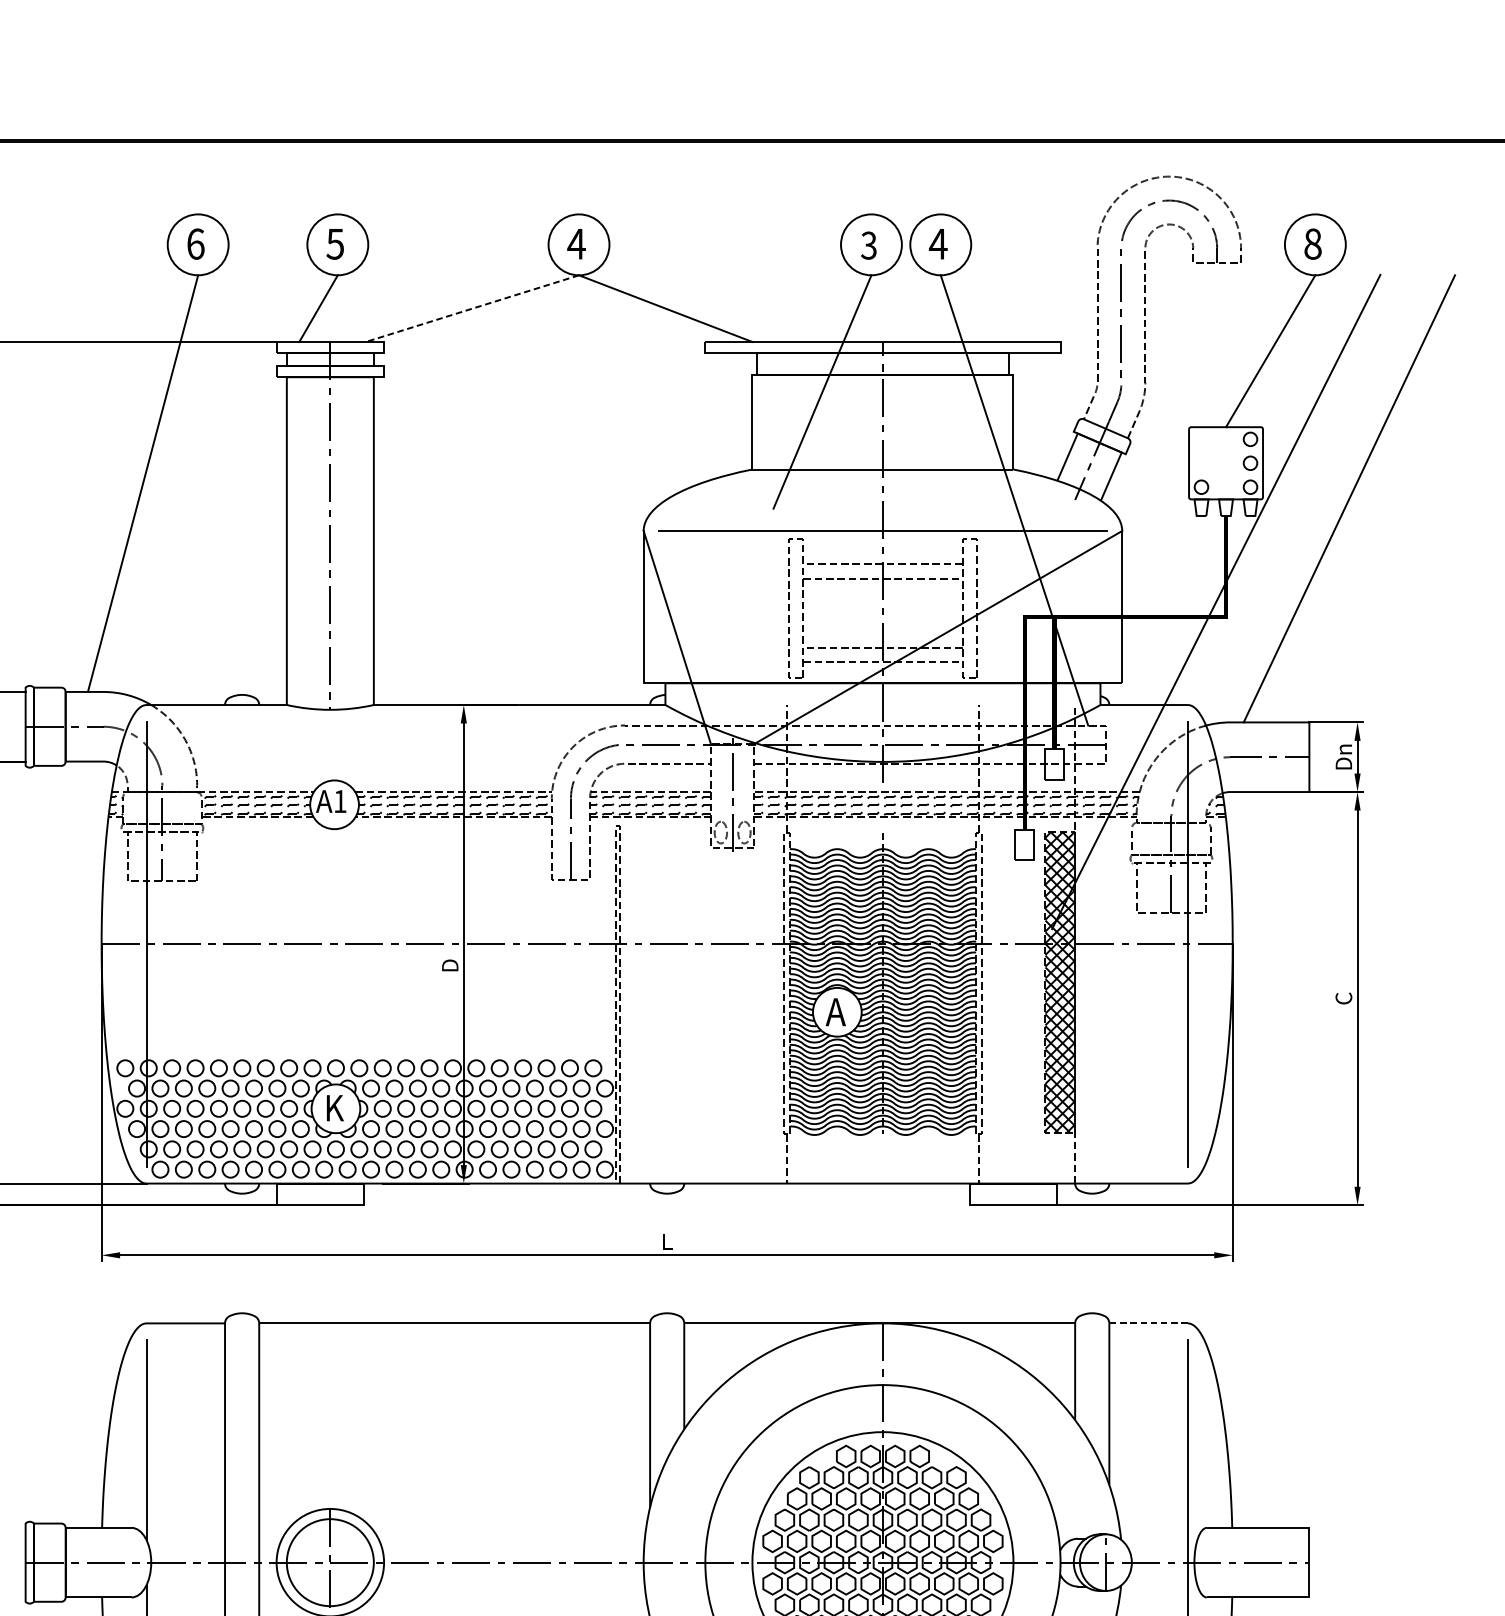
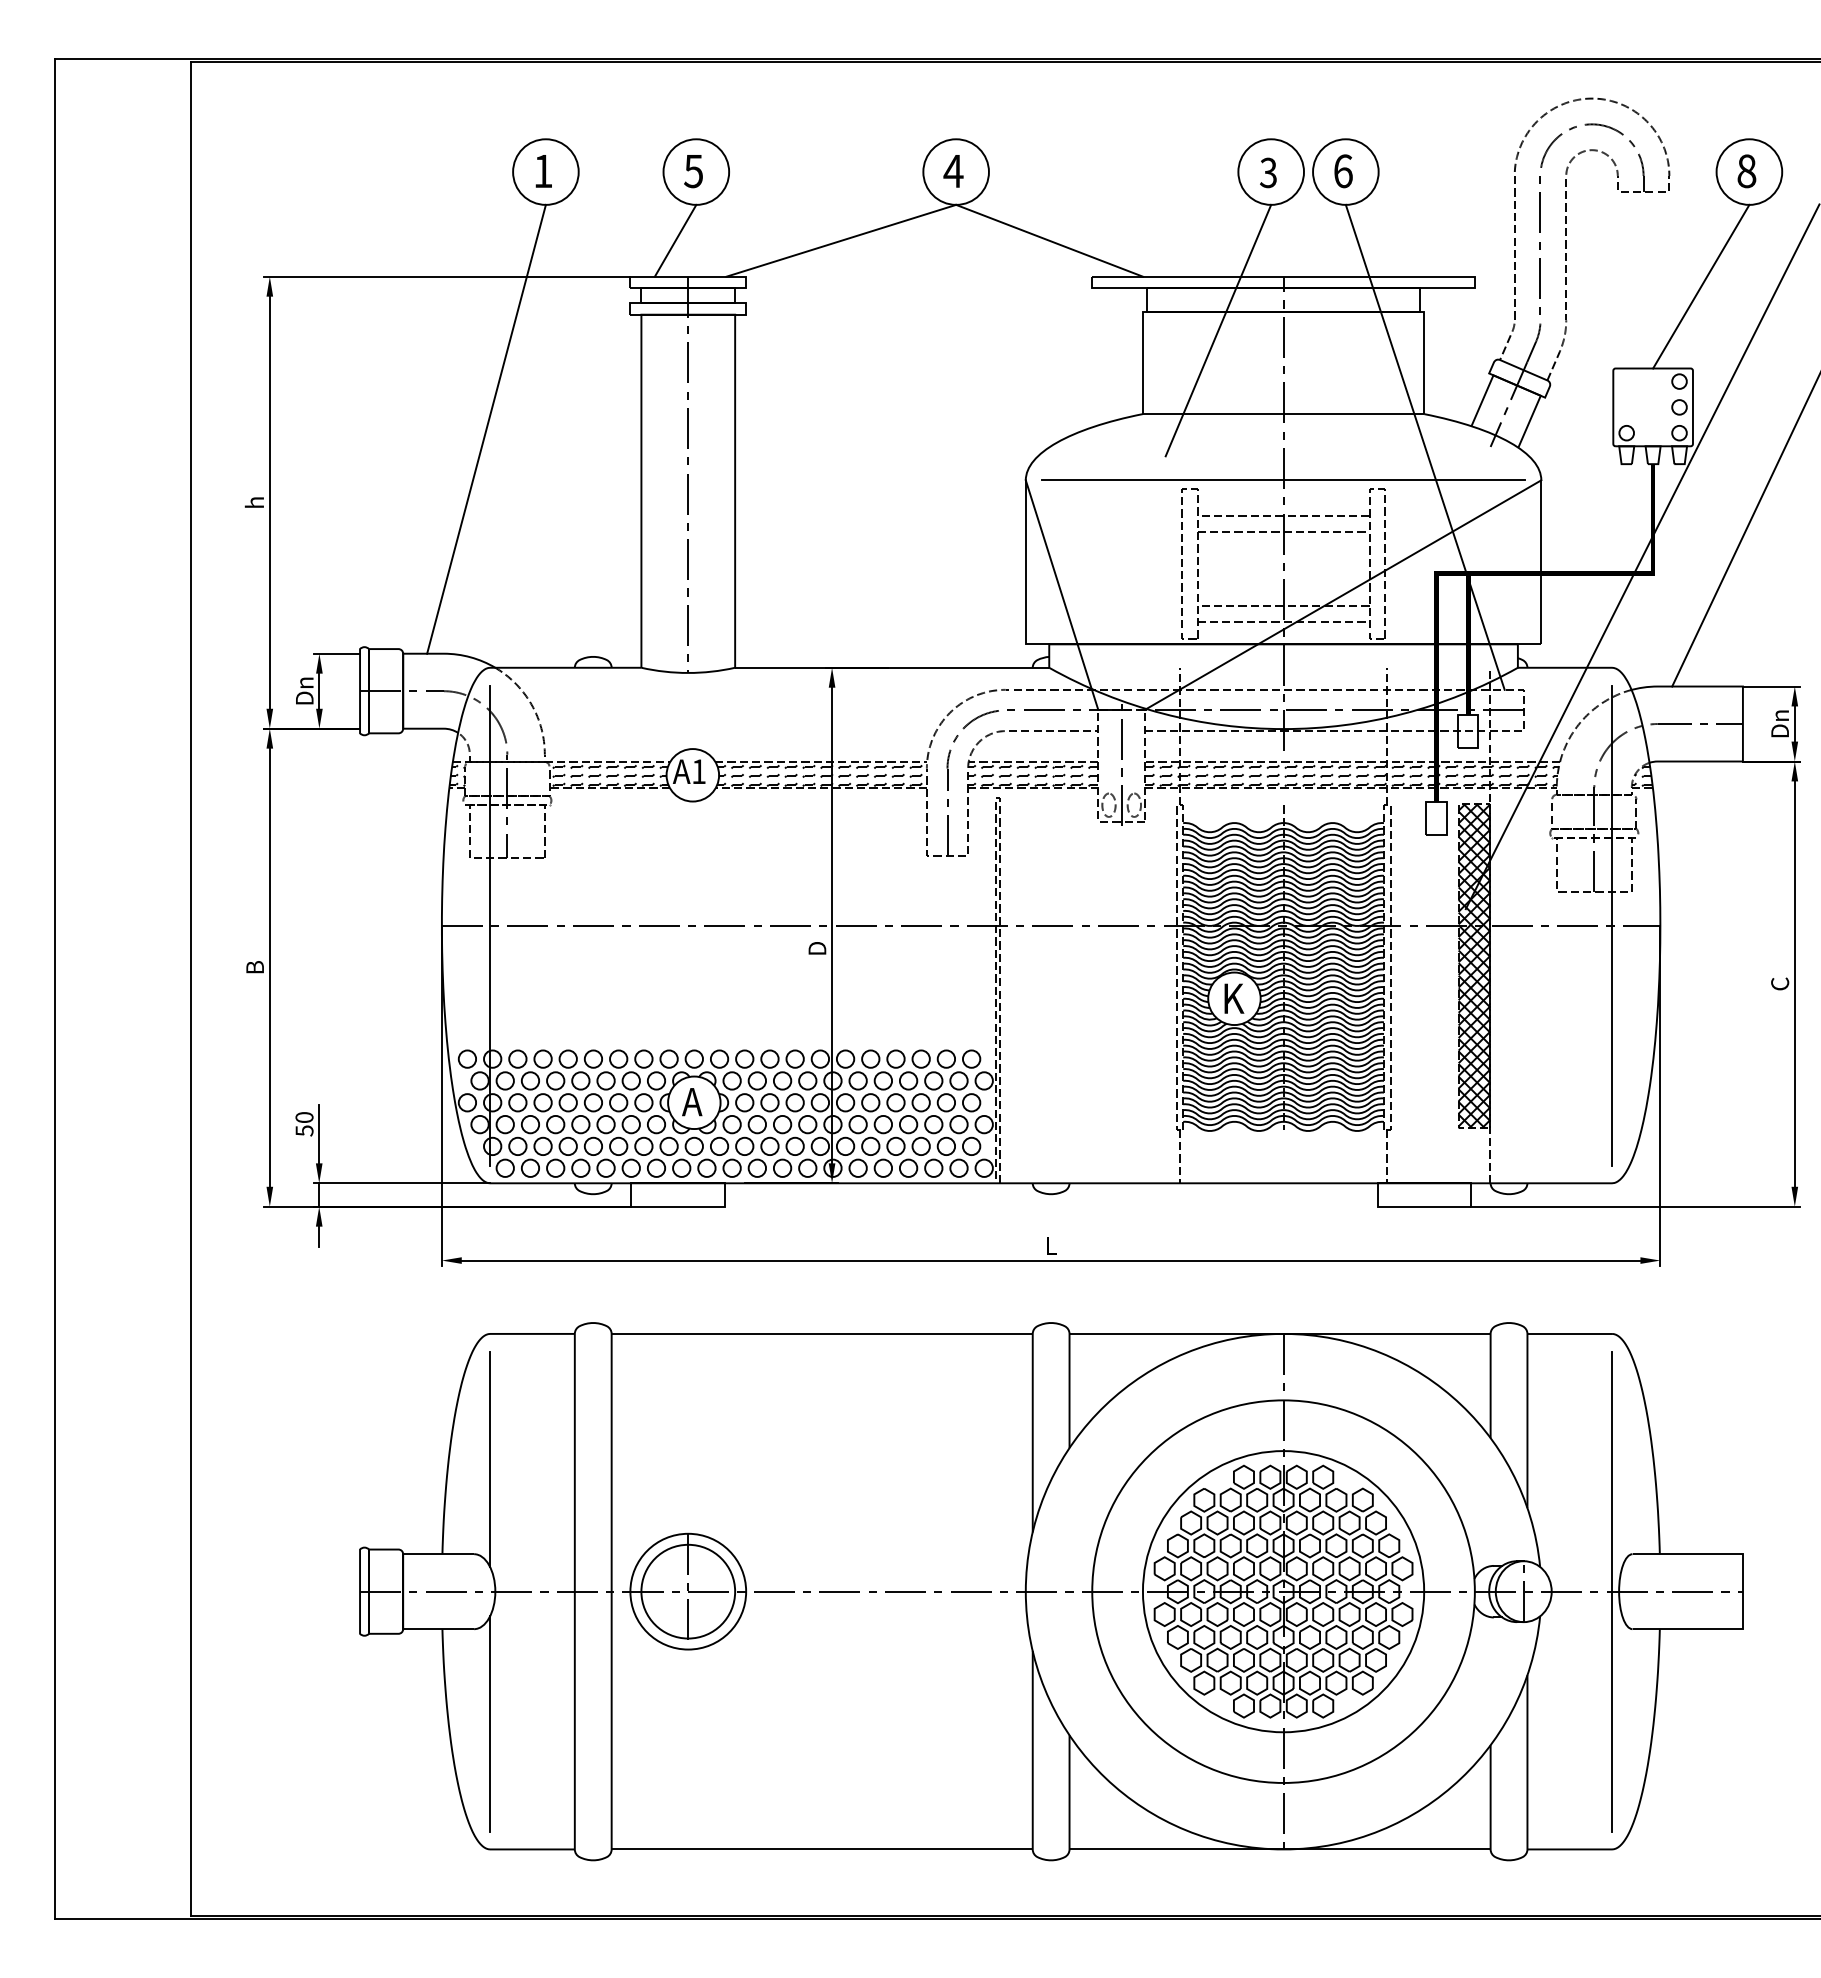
text: (195, 244) -> (543, 171), 6 -> 1
text: (938, 244) -> (1343, 171), 4 -> 6
line: (471, 308) -> (840, 240), dashed -> solid
text: (836, 1012) -> (1233, 998), A -> K
text: (334, 1108) -> (692, 1102), K -> A
line: (1148, 1323) -> (1569, 1333), dashed -> solid

